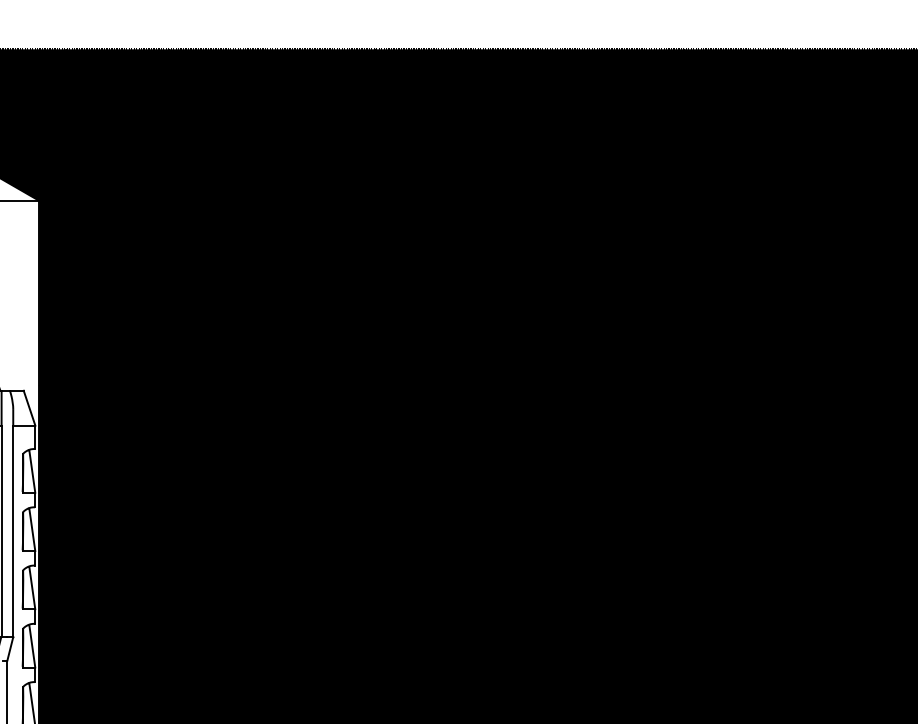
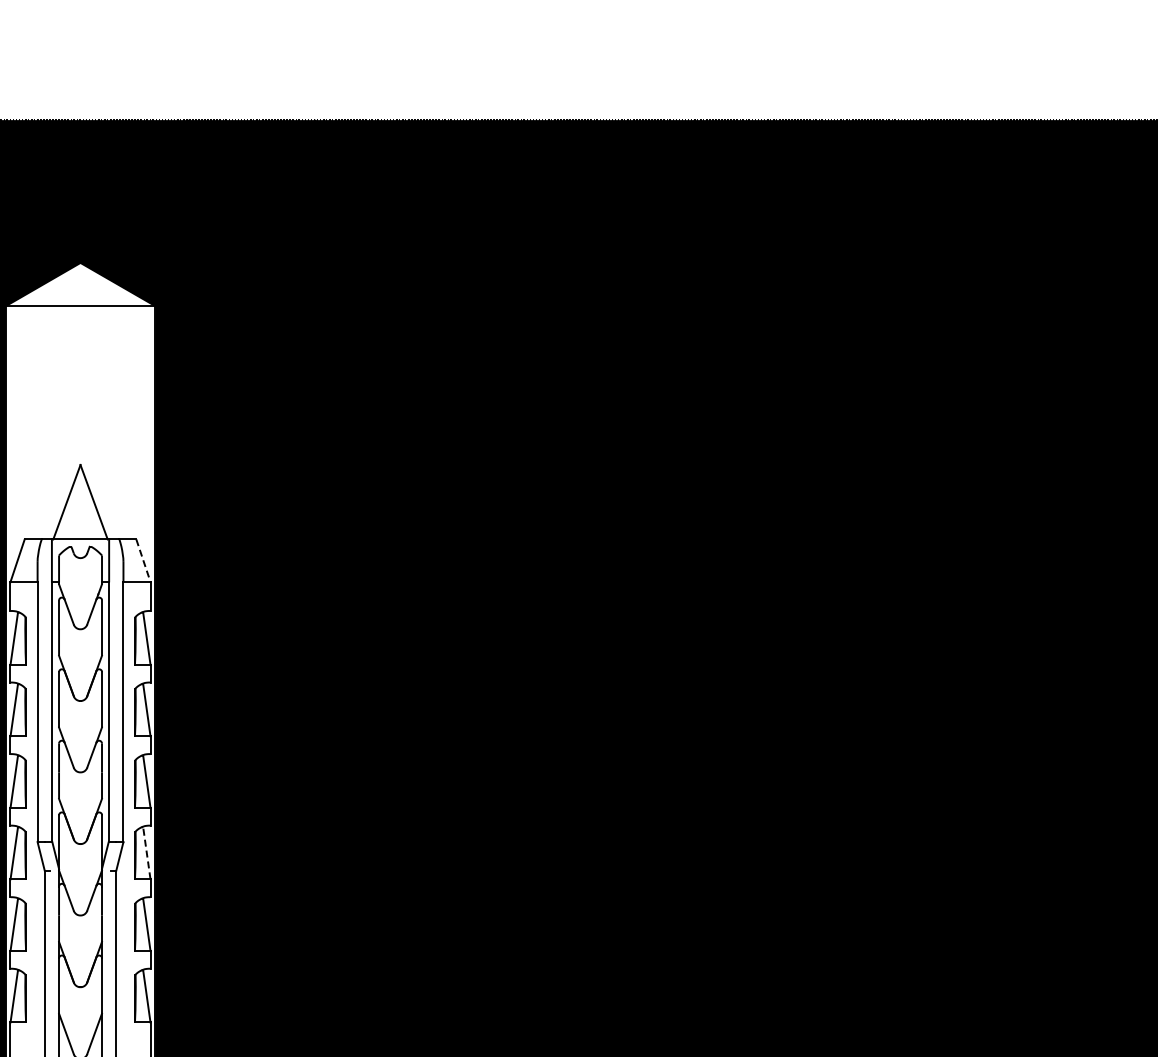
line: (29, 407) -> (143, 560), solid -> dashed
line: (32, 645) -> (146, 852), solid -> dashed

